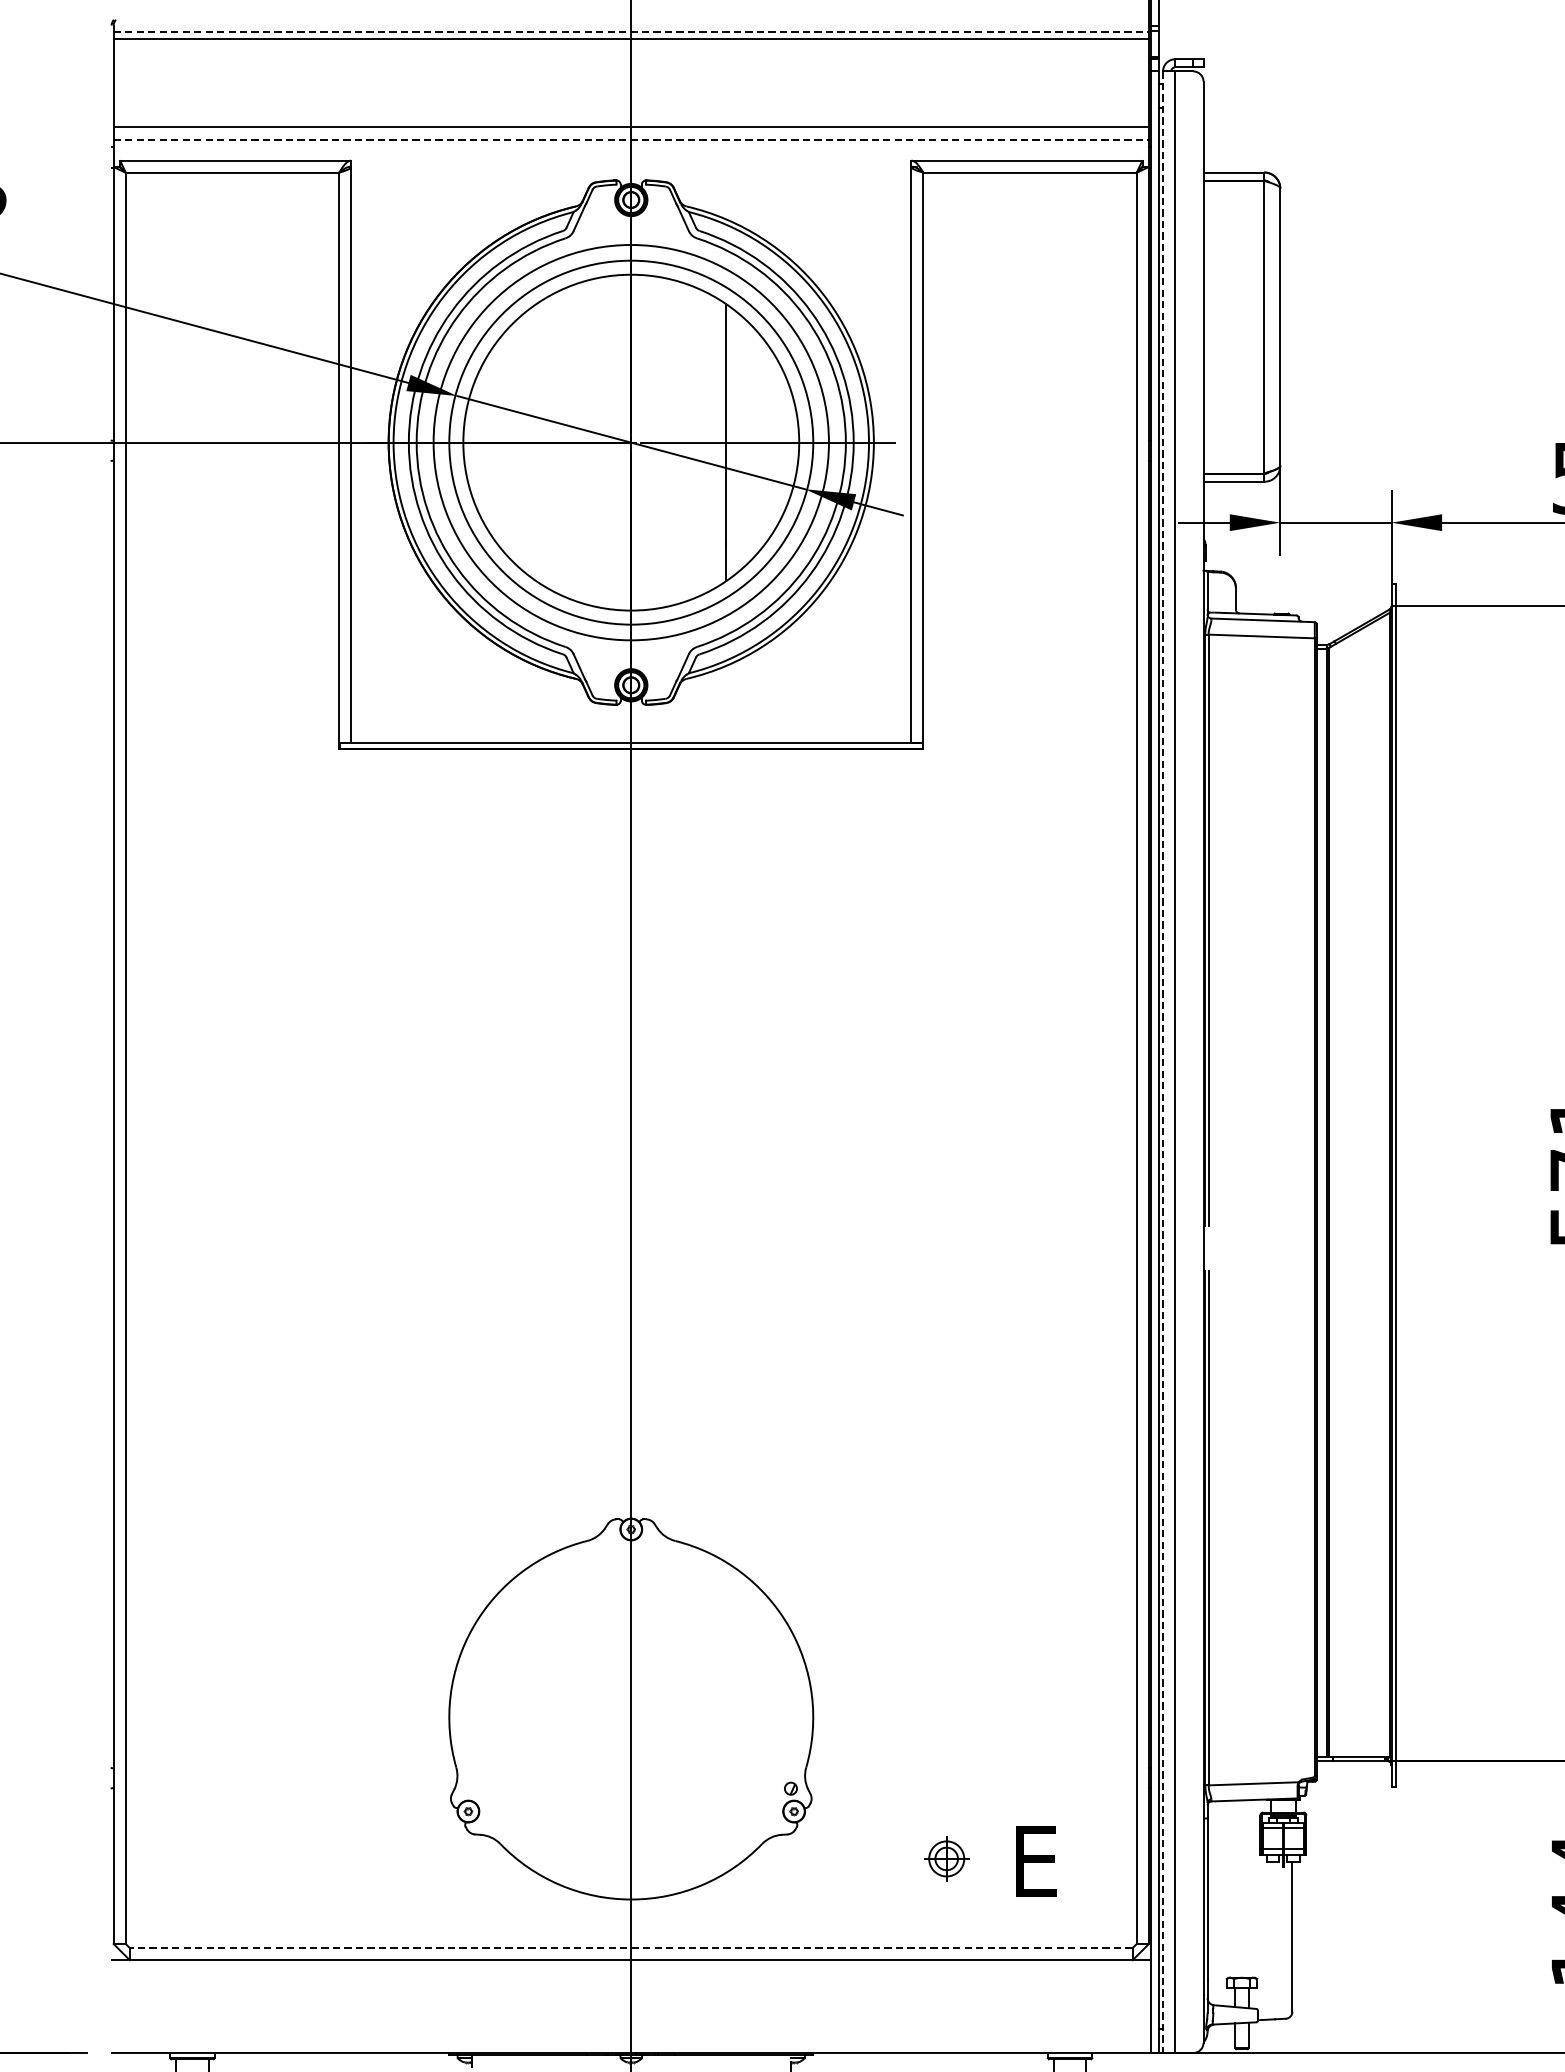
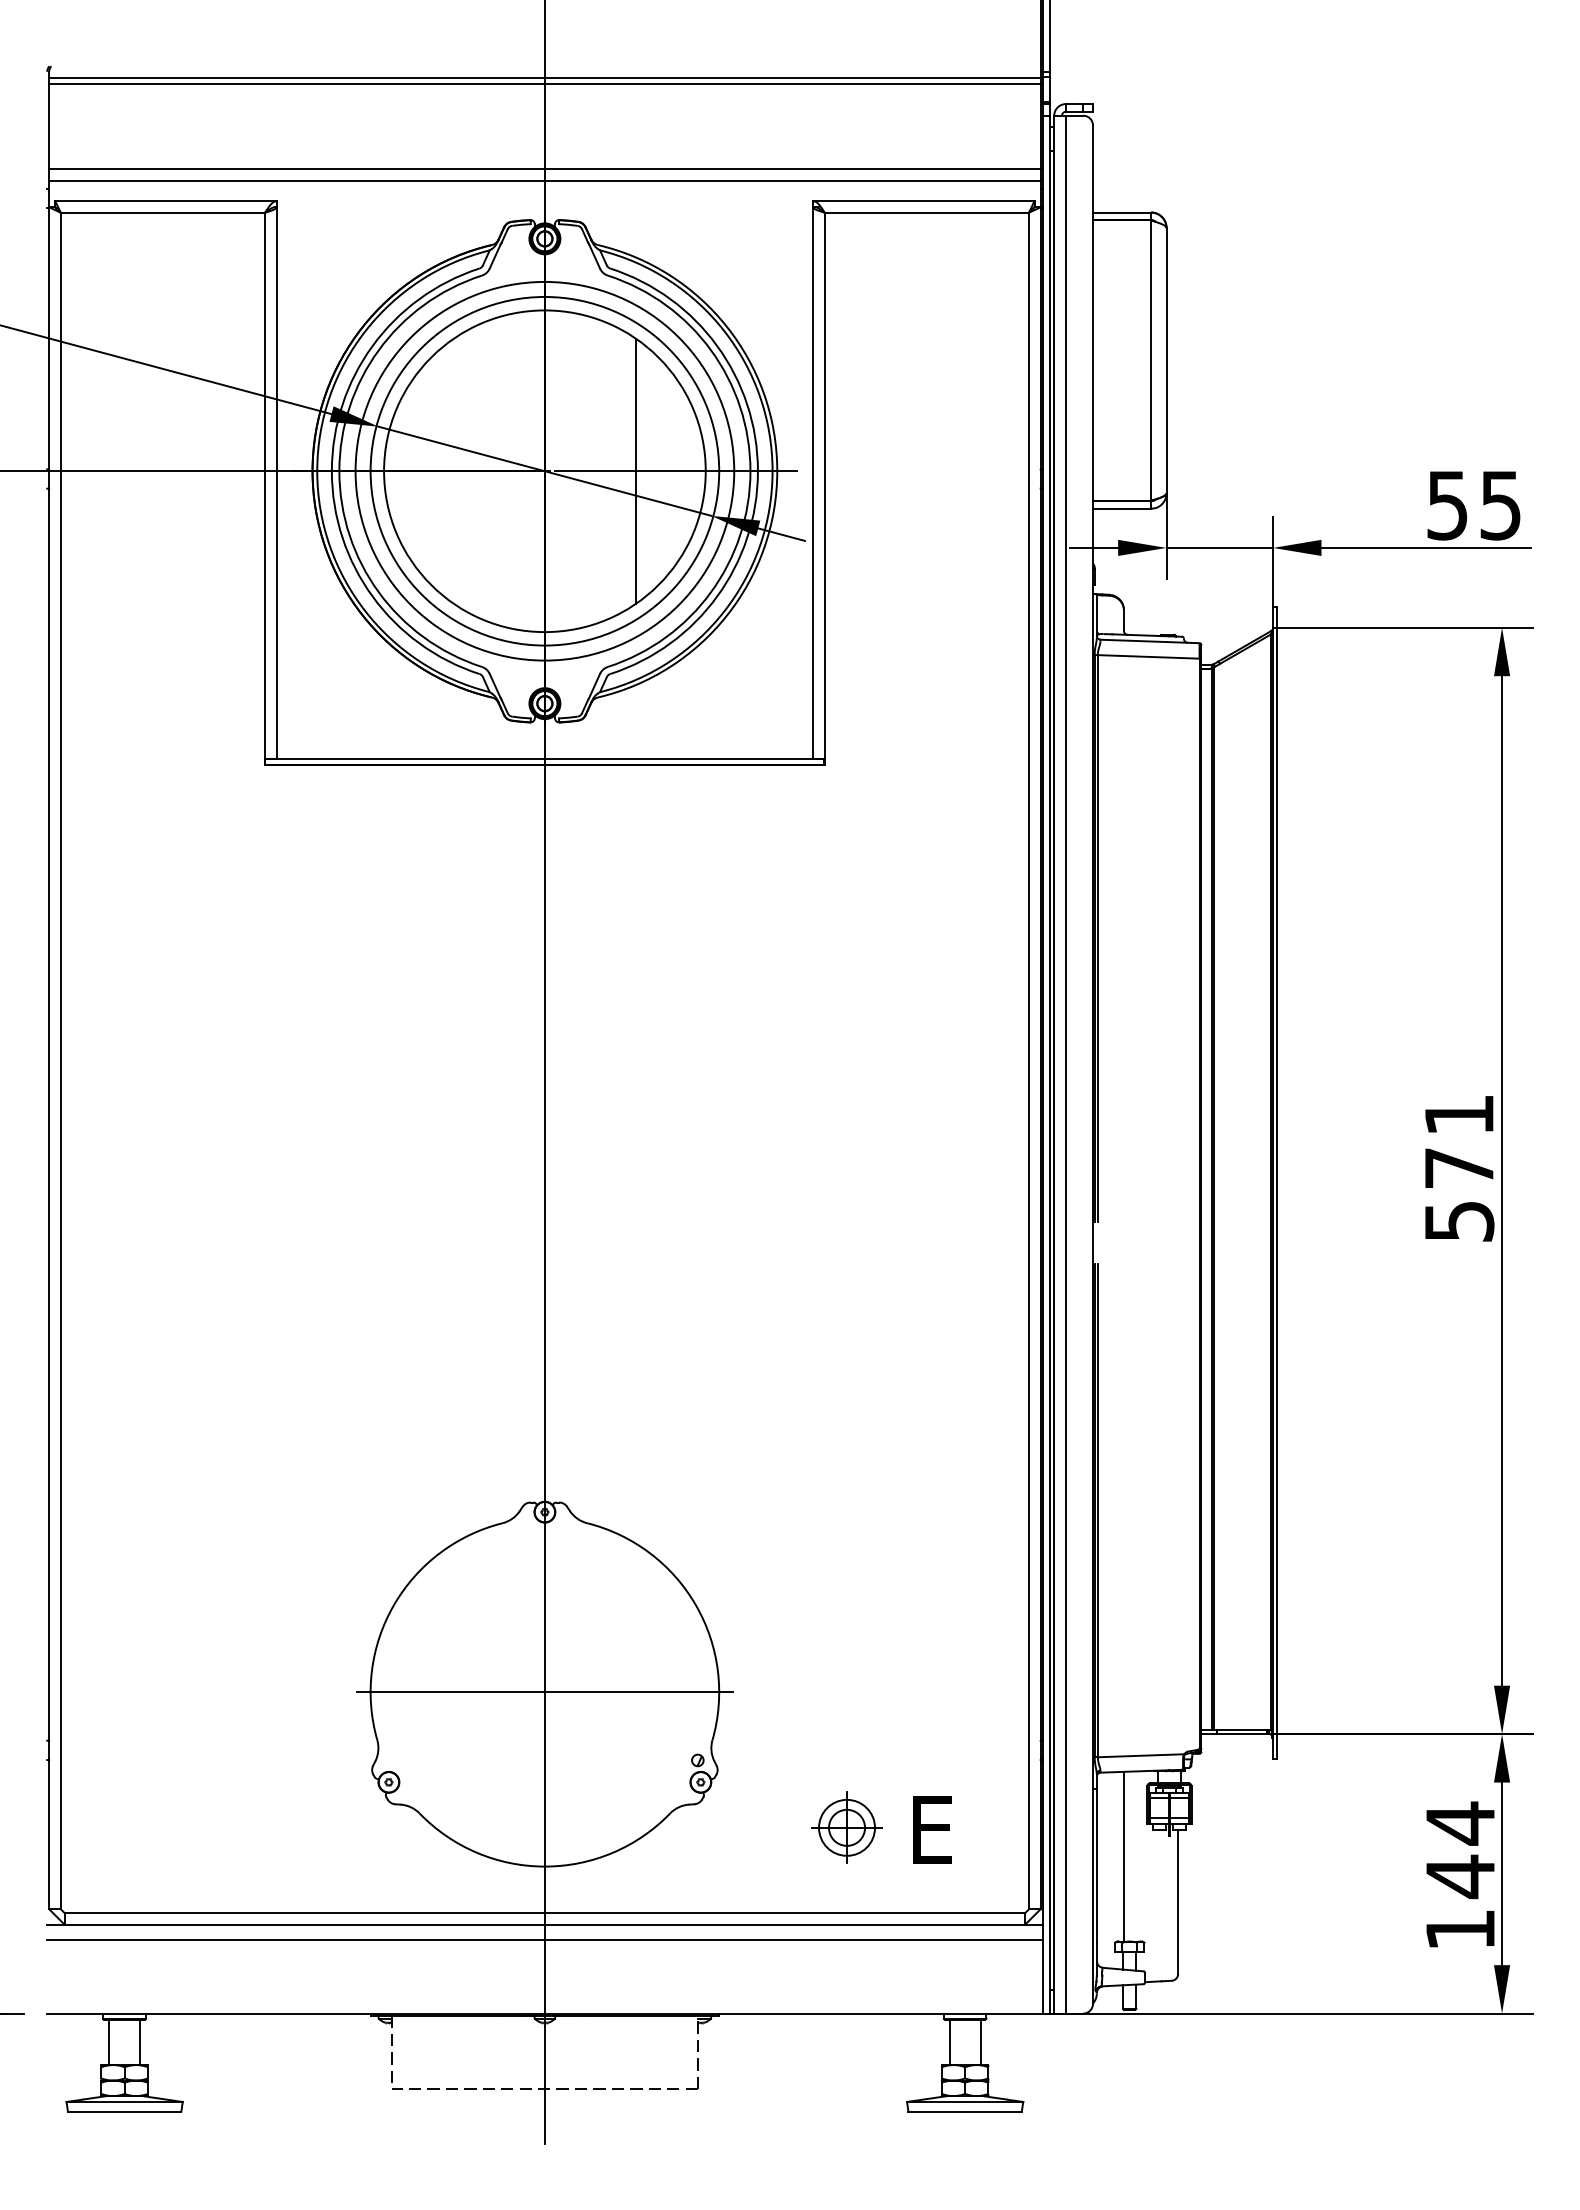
line: (630, 31) -> (544, 77), dashed -> solid
line: (630, 140) -> (544, 181), dashed -> solid
line: (1163, 1062) -> (1054, 1064), dashed -> solid
line: (631, 1717) -> (545, 1692), added
part: (946, 1858) -> (846, 1827), size x1.67
line: (1235, 1888) -> (1123, 1856), added
line: (630, 1948) -> (544, 1913), dashed -> solid
line: (630, 1976) -> (544, 1940), added

